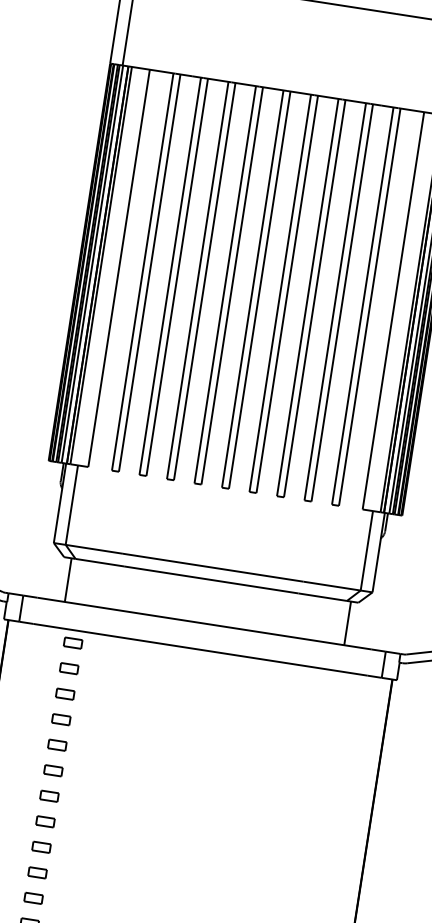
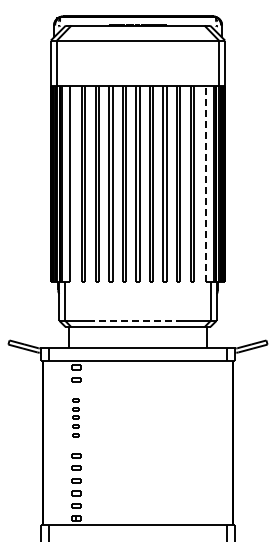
line: (393, 310) -> (205, 183), solid -> dashed
line: (214, 567) -> (138, 320), solid -> dashed
part: (58, 744) -> (76, 417), size x0.7

